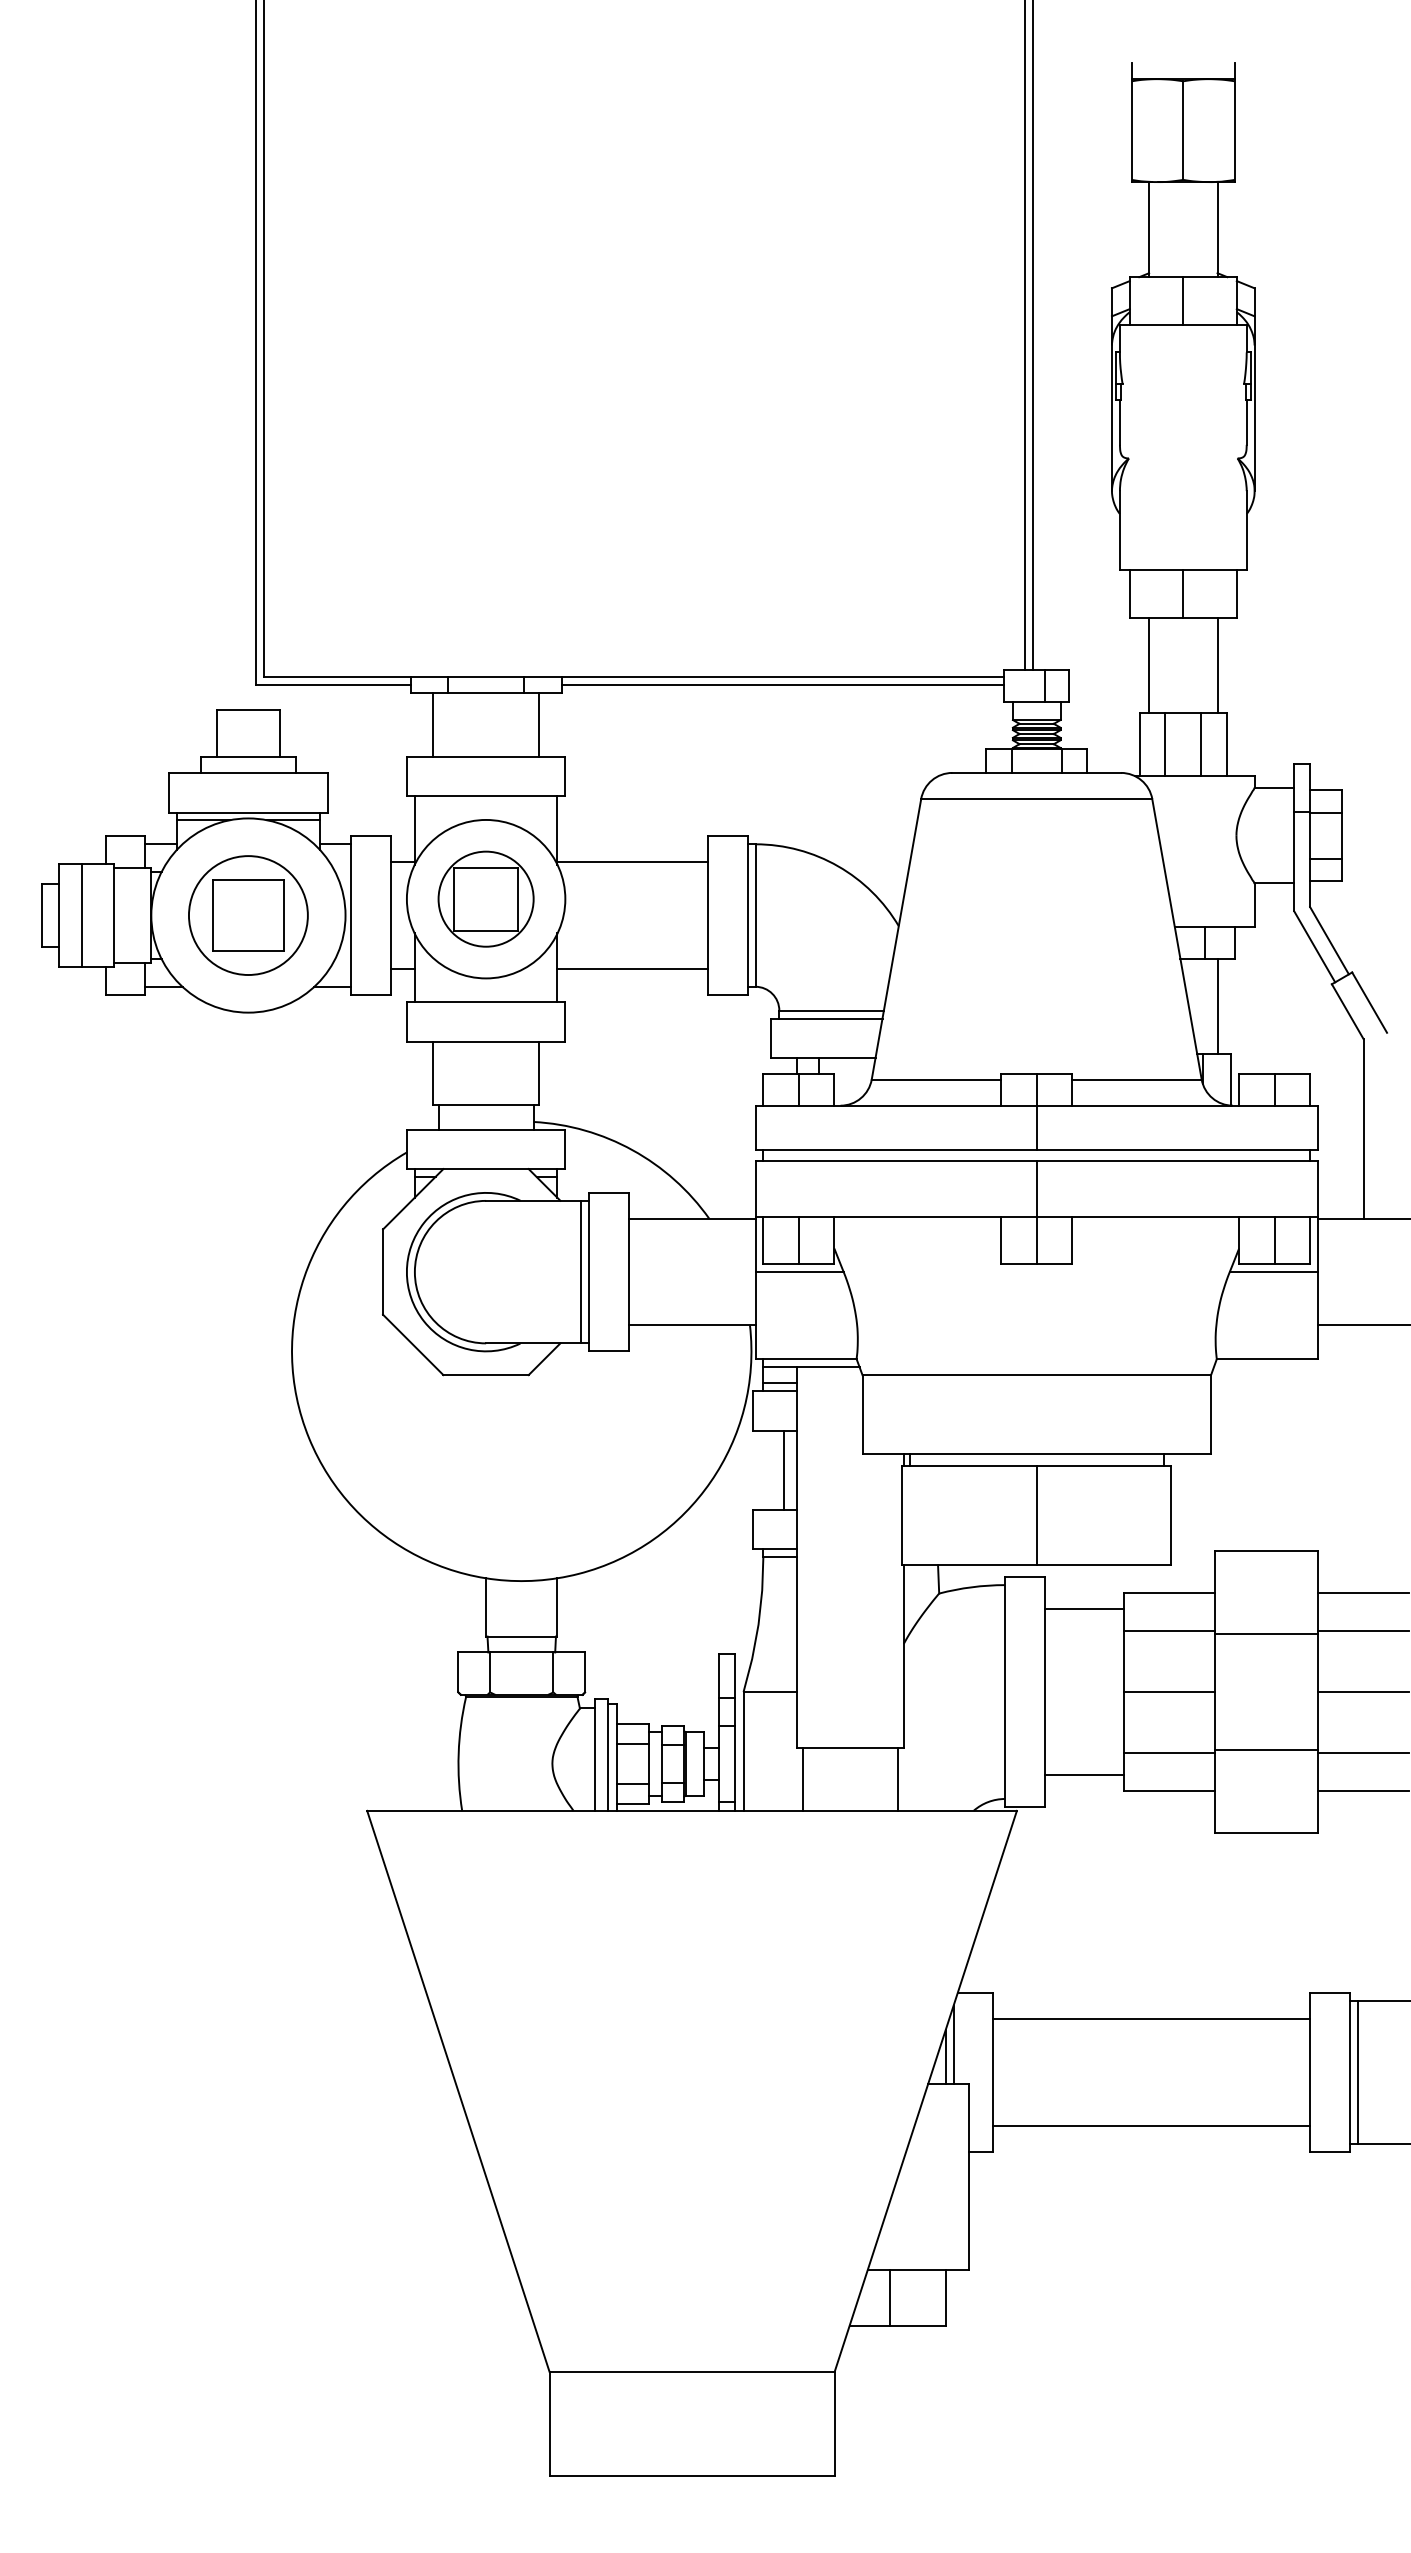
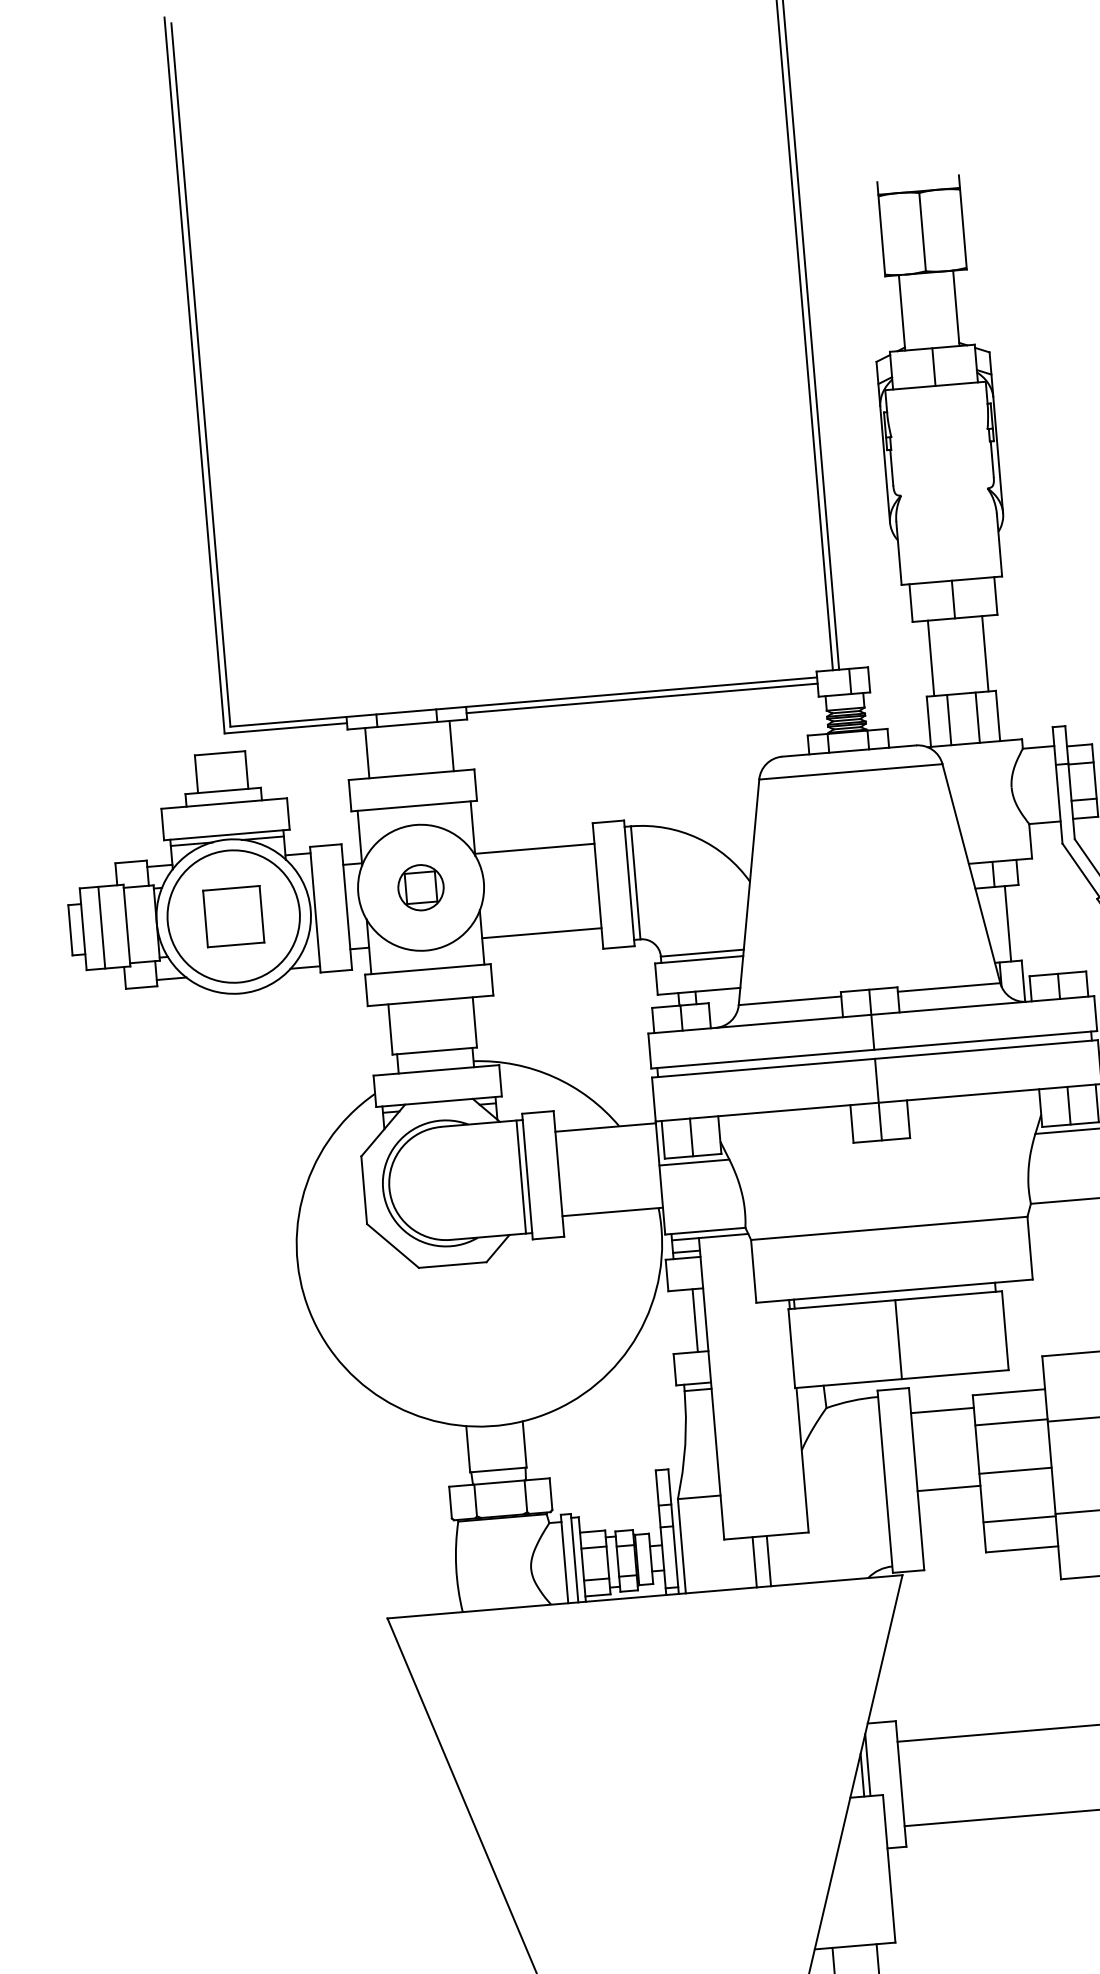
part: (485, 898) -> (420, 887), size x0.6
circle: (247, 915) -> (233, 916), size x1.4
line: (1083, 1775) -> (948, 1488), moved
line: (803, 1778) -> (769, 1560), moved
line: (898, 1778) -> (754, 1561), moved

